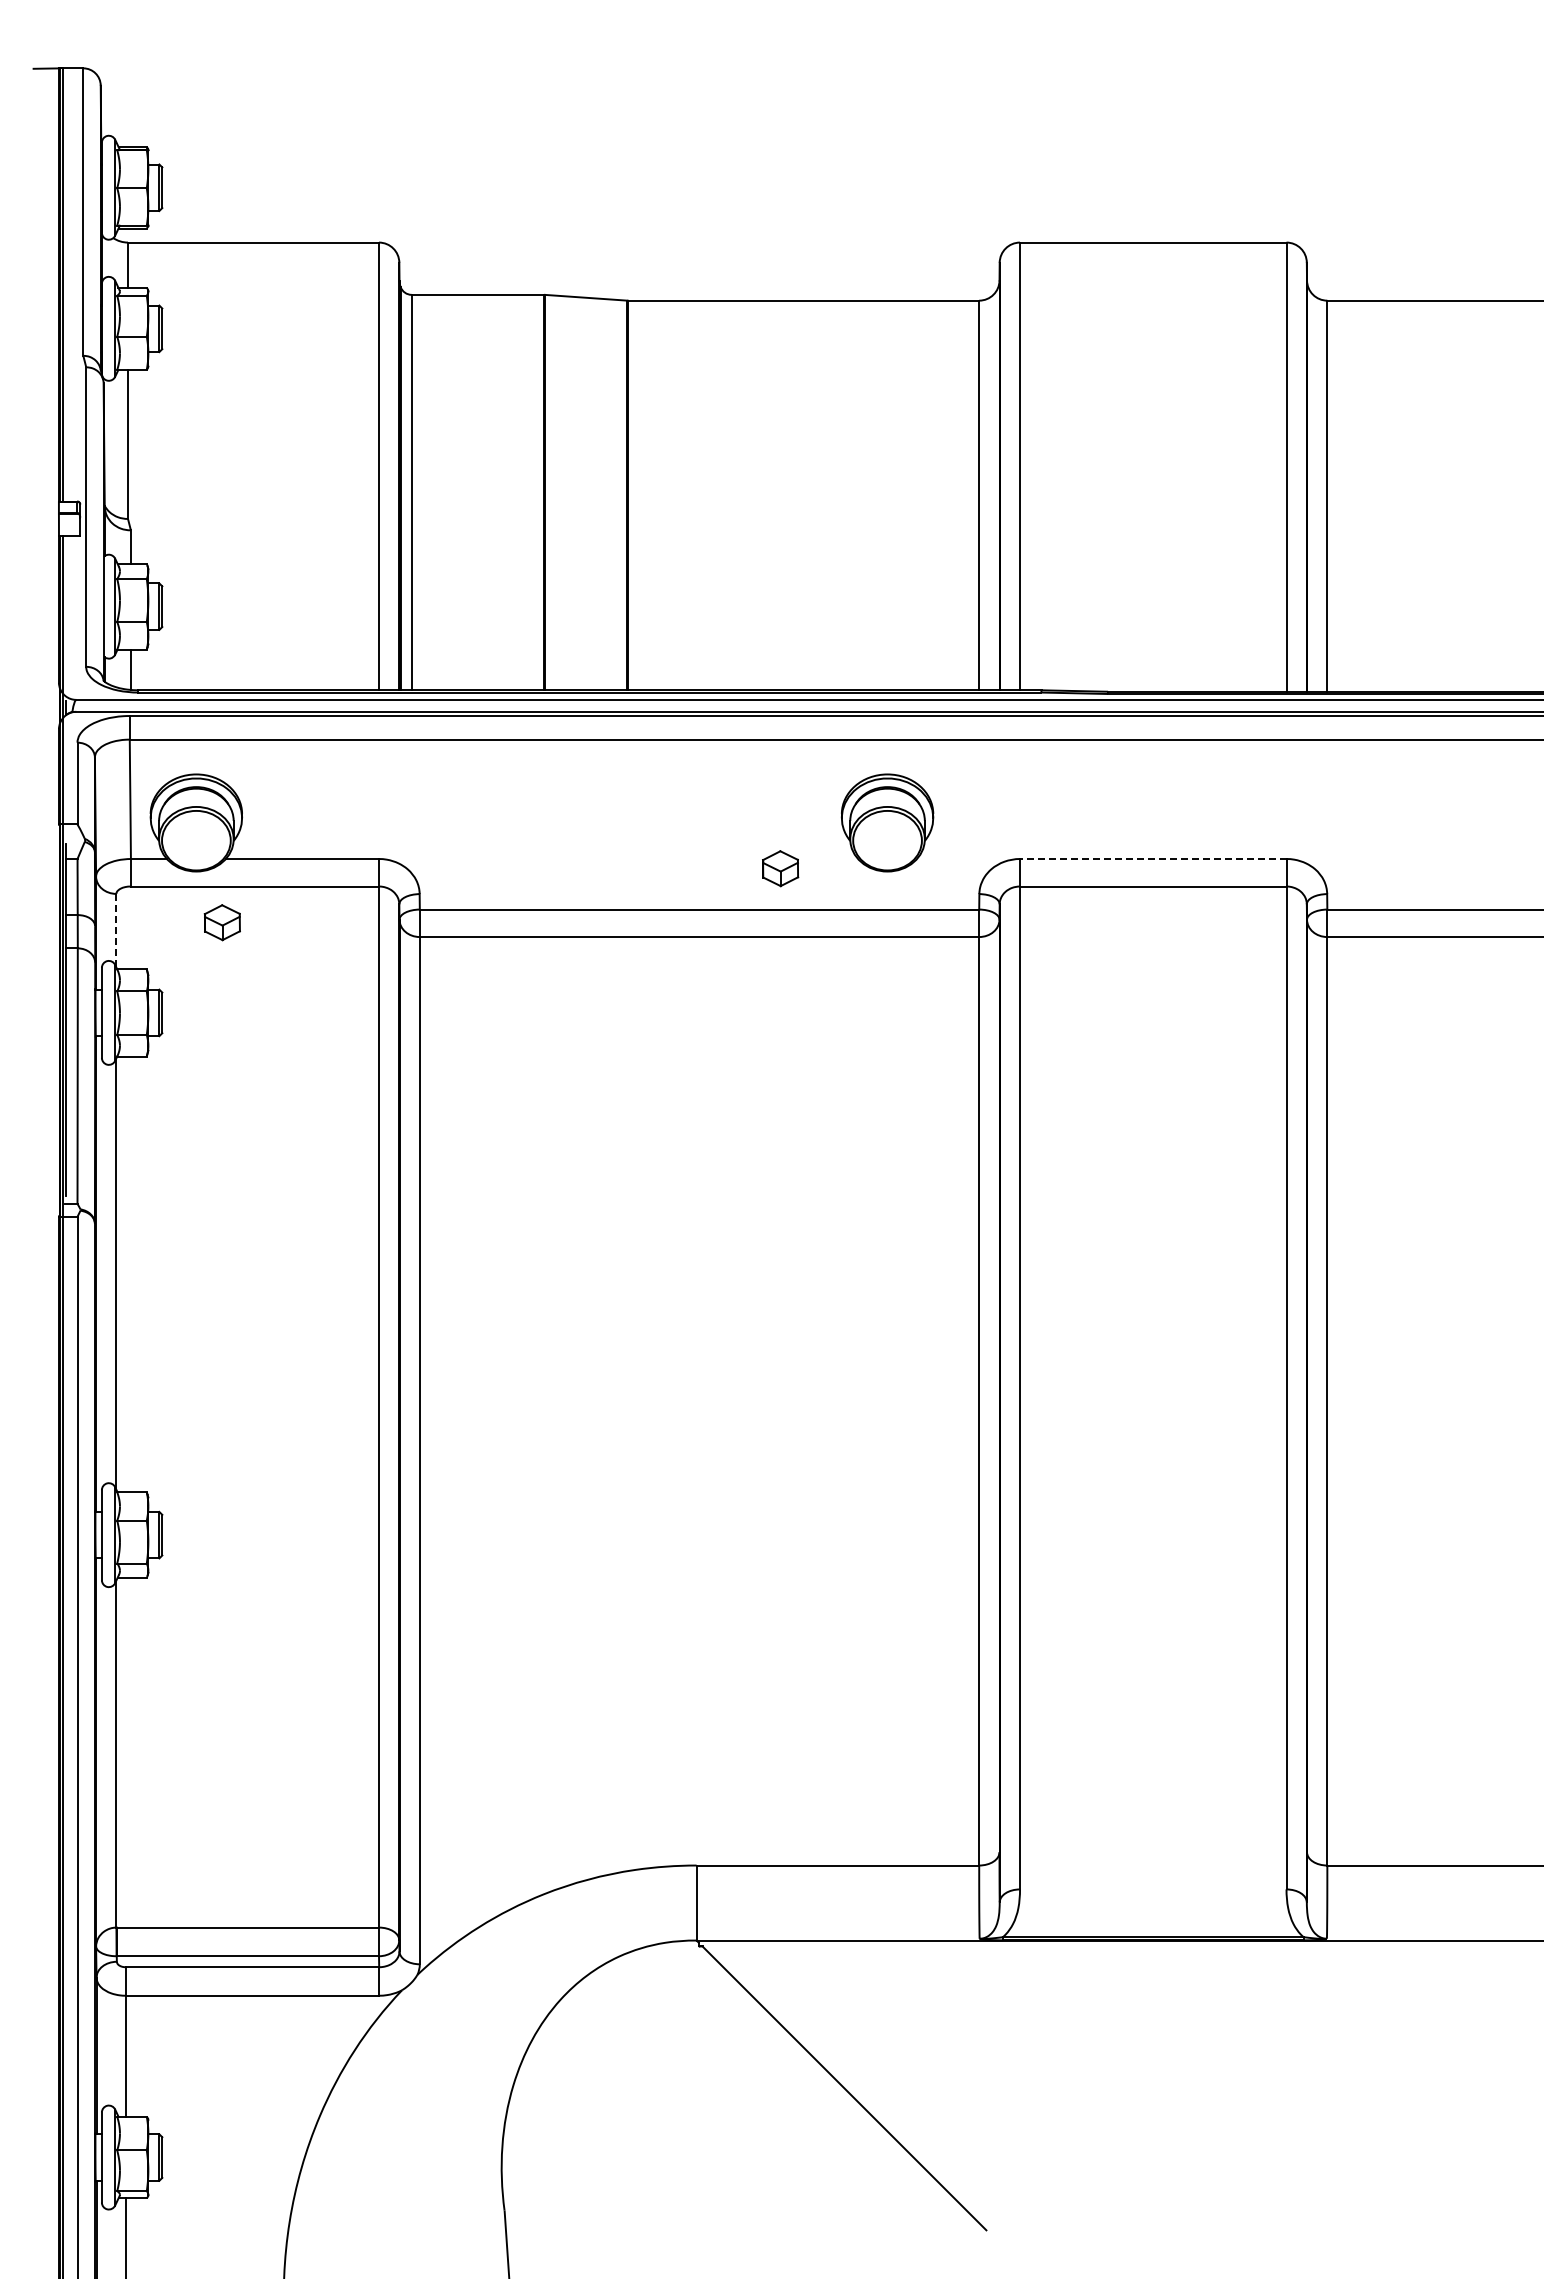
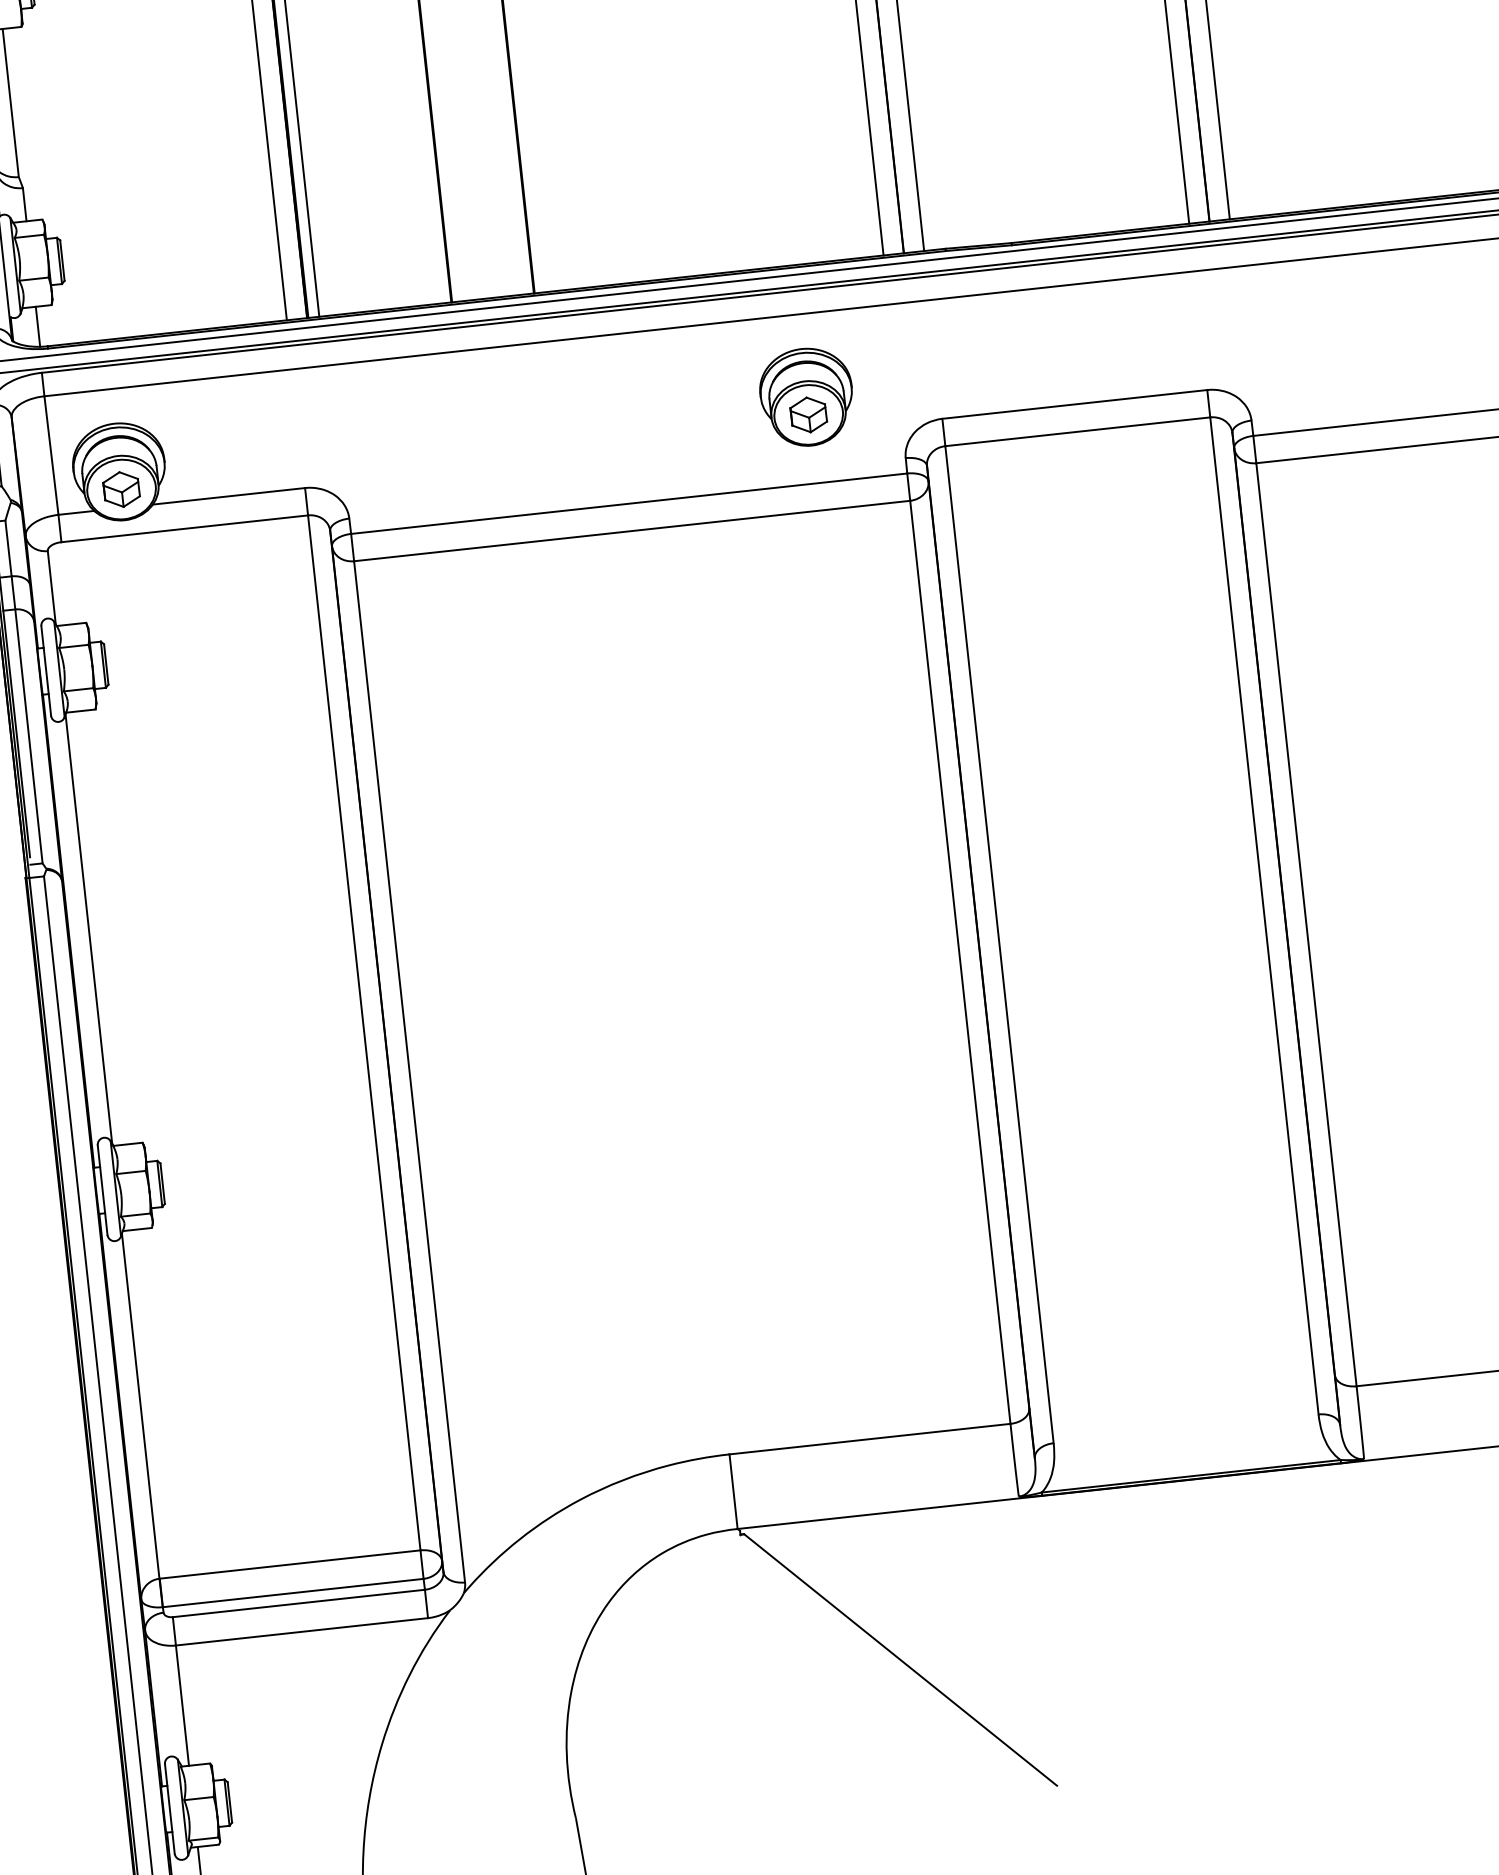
line: (1152, 859) -> (1074, 405), dashed -> solid
part: (780, 868) -> (808, 414), moved
part: (221, 922) -> (120, 489), moved
line: (116, 930) -> (51, 587), dashed -> solid

